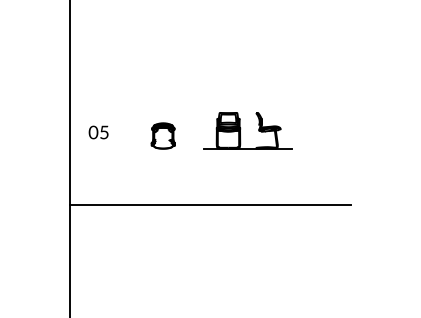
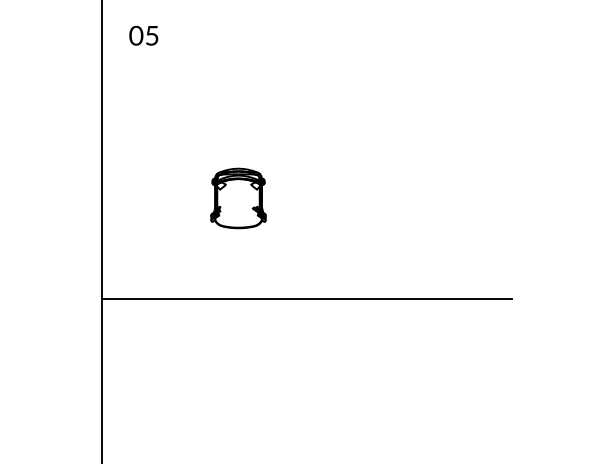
part: (241, 129) -> (352, 188), removed
text: (98, 132) -> (143, 35), moved
part: (162, 135) -> (236, 197), size x1.6

